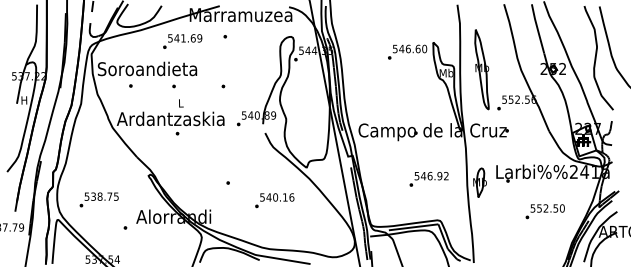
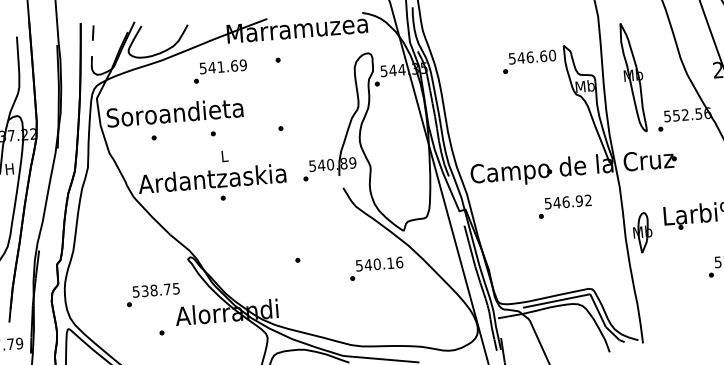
text: (428, 179) -> (564, 206), moved
text: (98, 199) -> (152, 294), moved
text: (274, 200) -> (376, 268), moved

